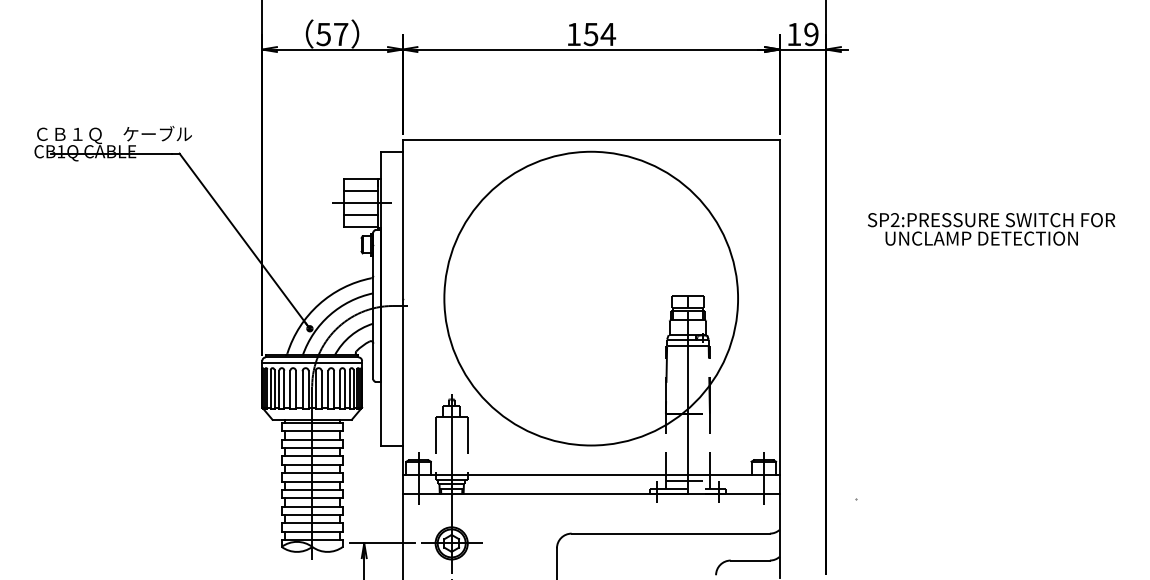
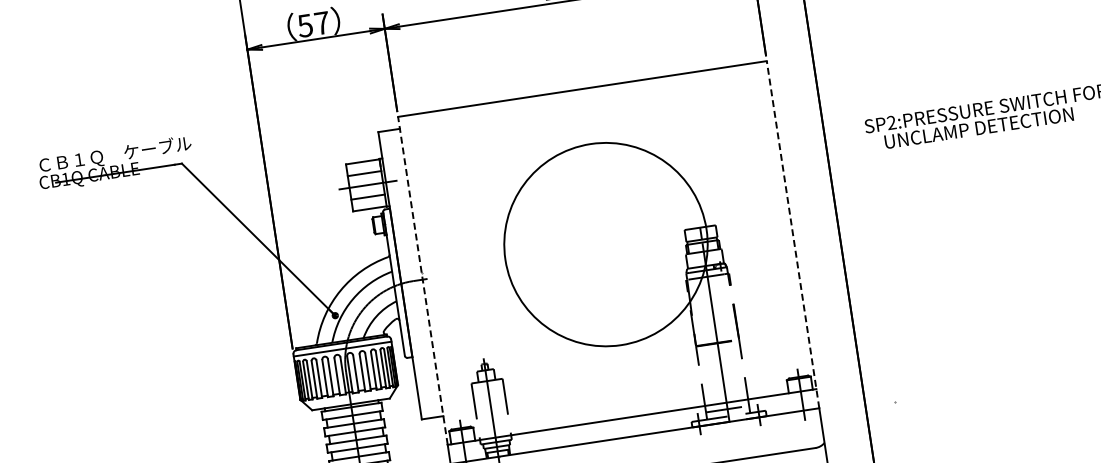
circle: (591, 298) -> (606, 244), size x0.7
line: (402, 307) -> (422, 281), solid -> dashed
line: (779, 316) -> (792, 234), solid -> dashed

